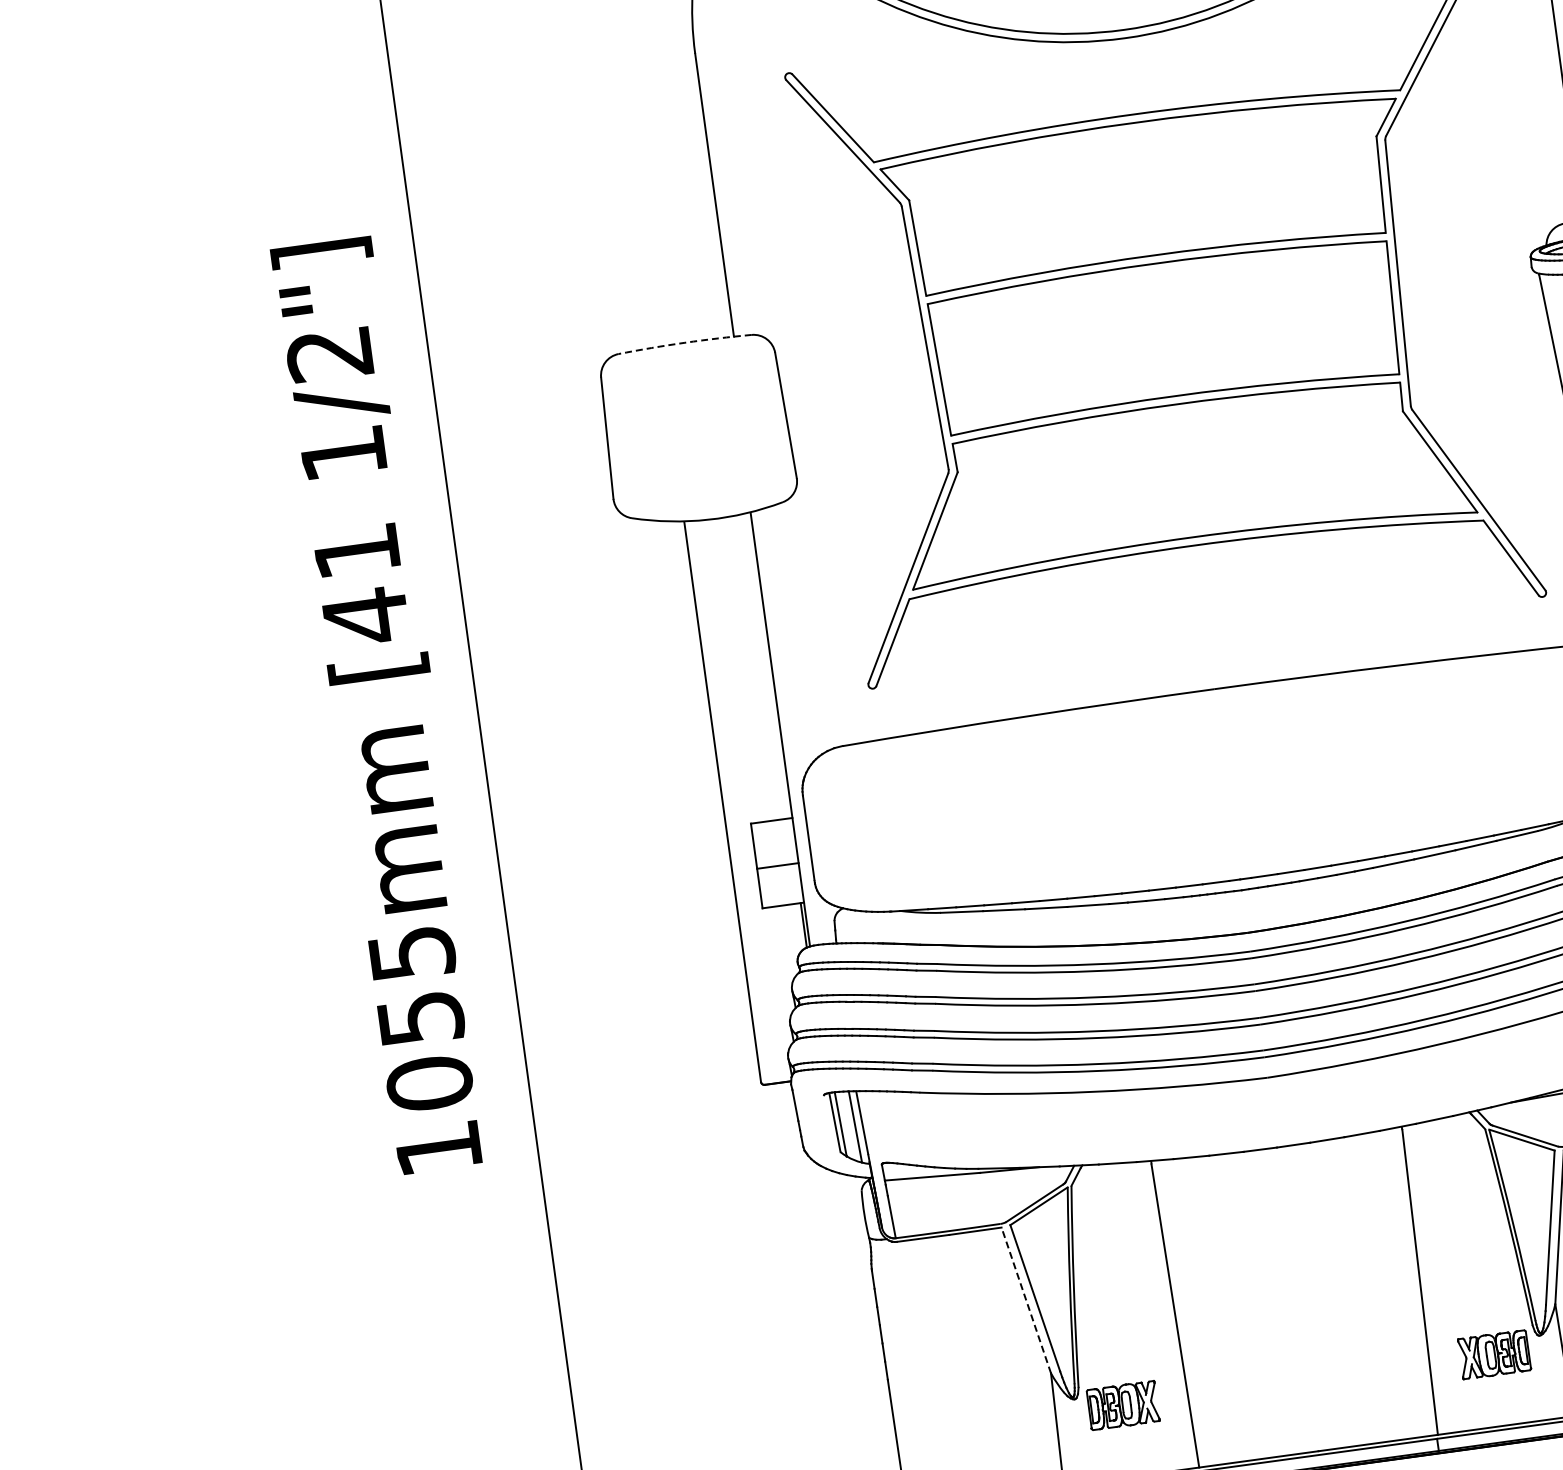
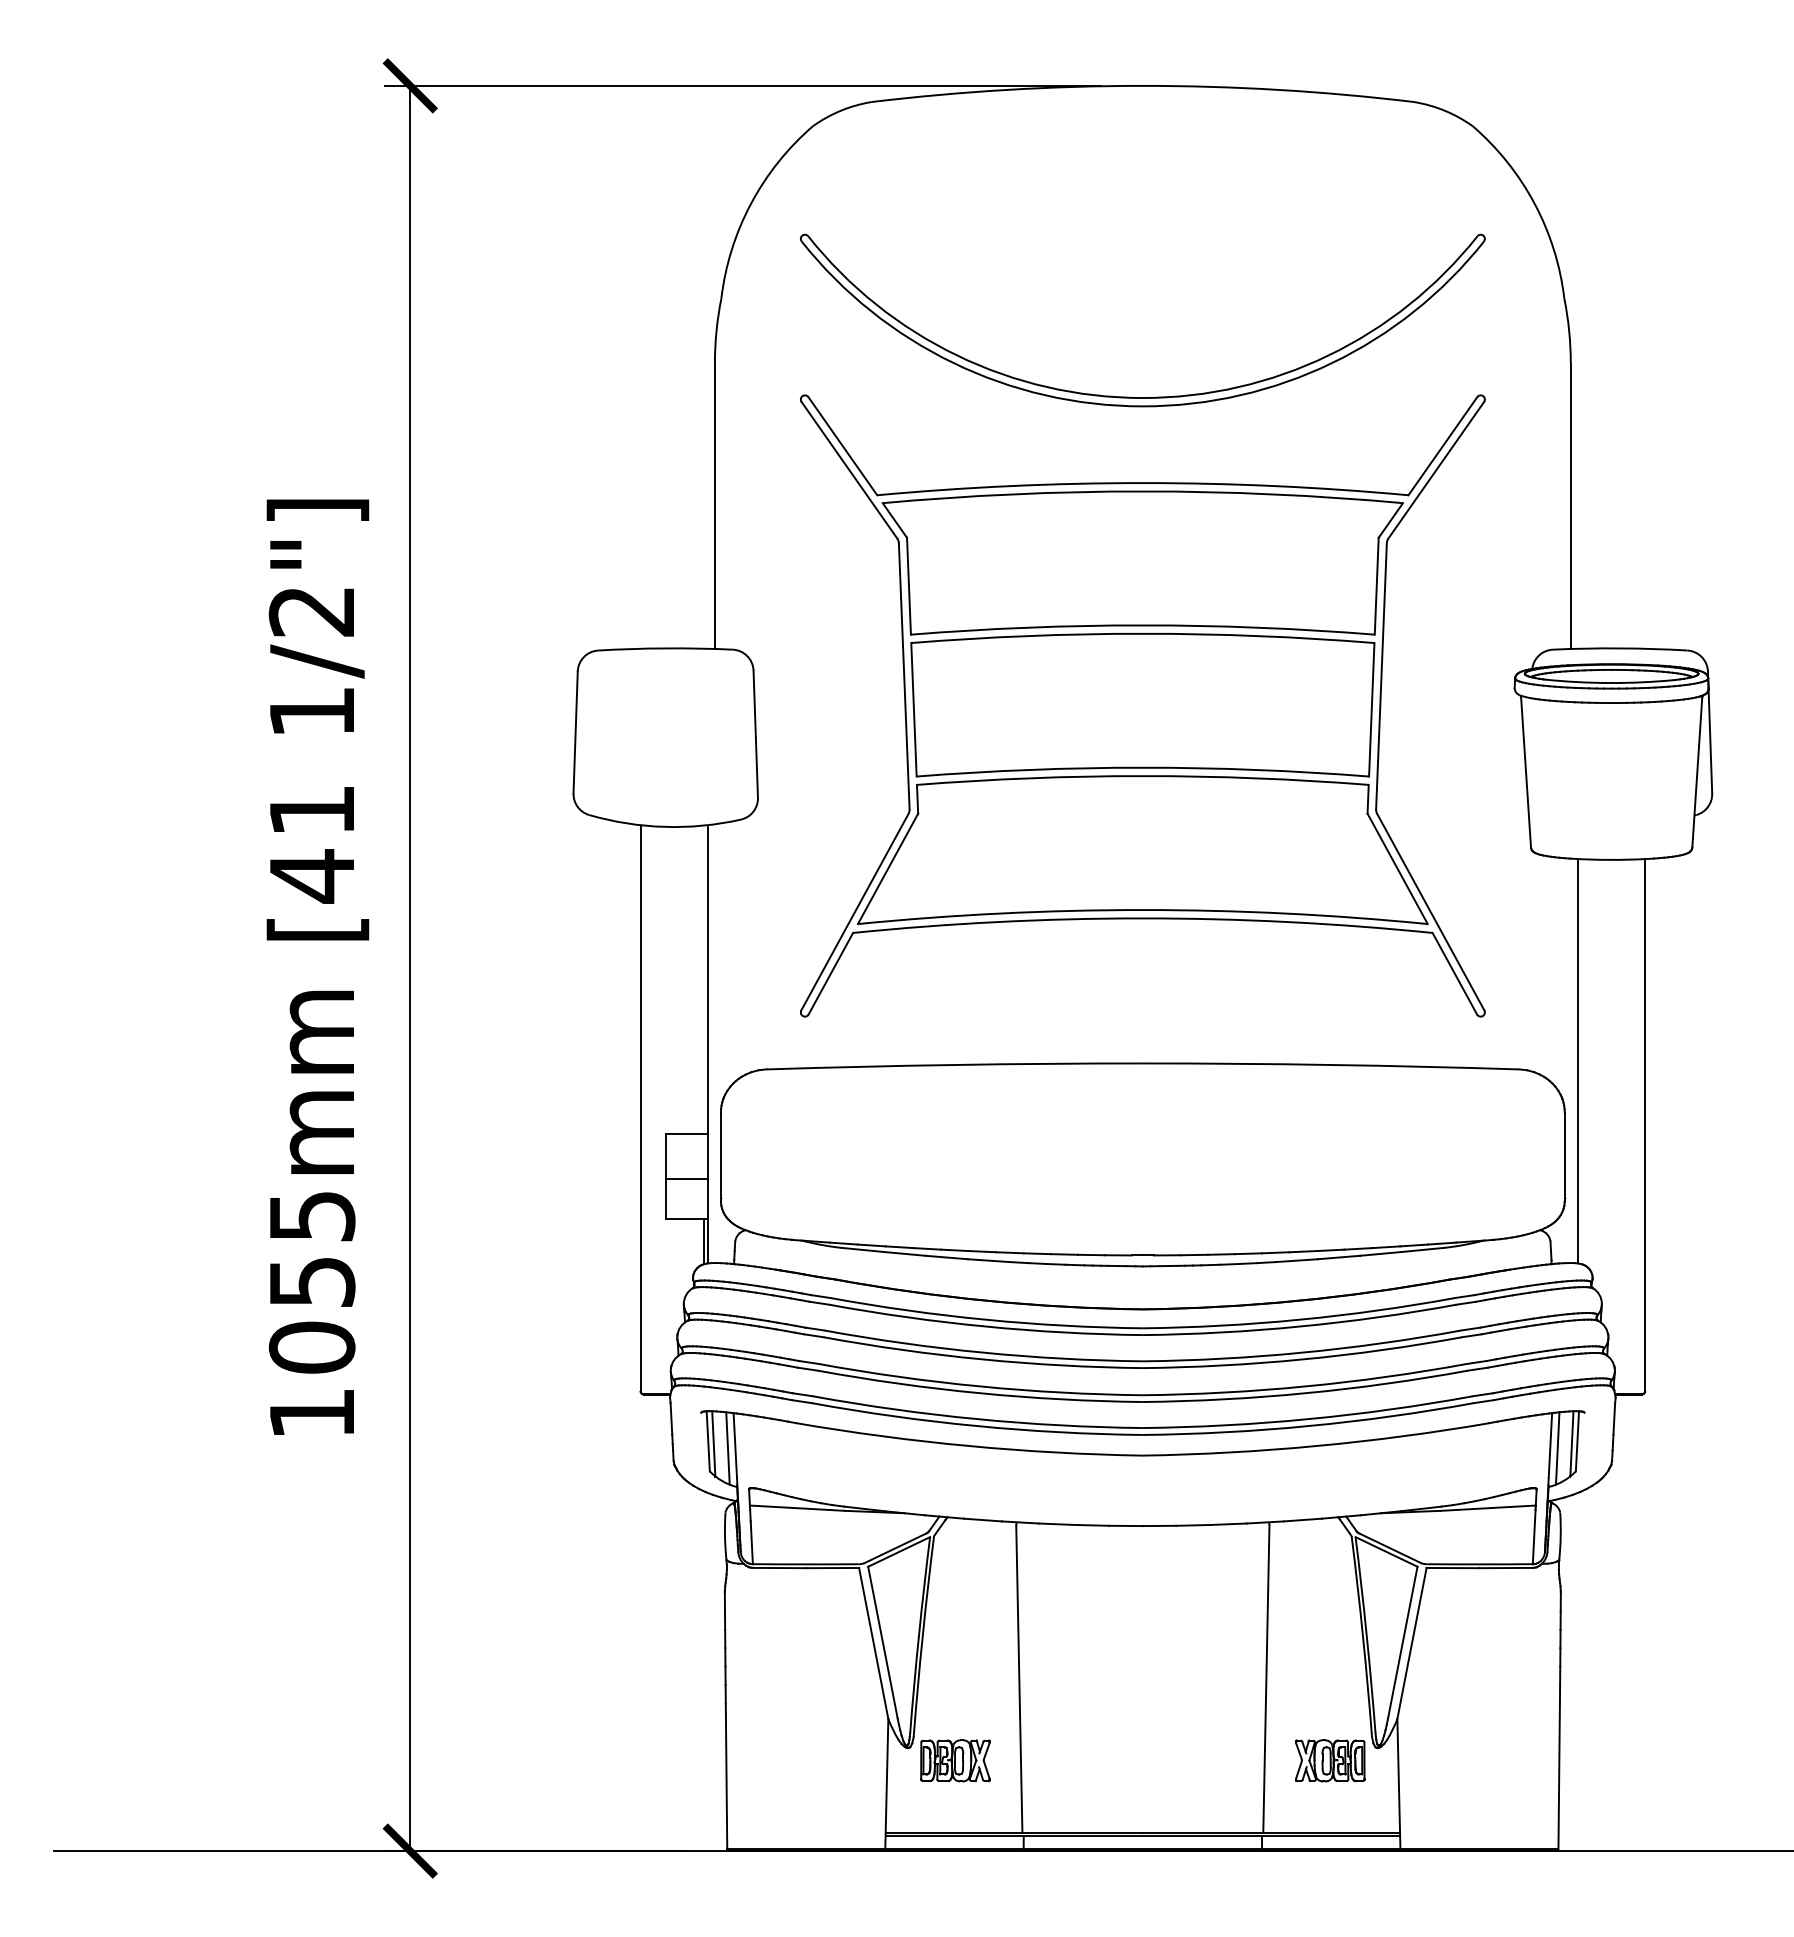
arc: (684, 342) -> (665, 648), dashed -> solid
line: (1026, 1300) -> (873, 1643), dashed -> solid

